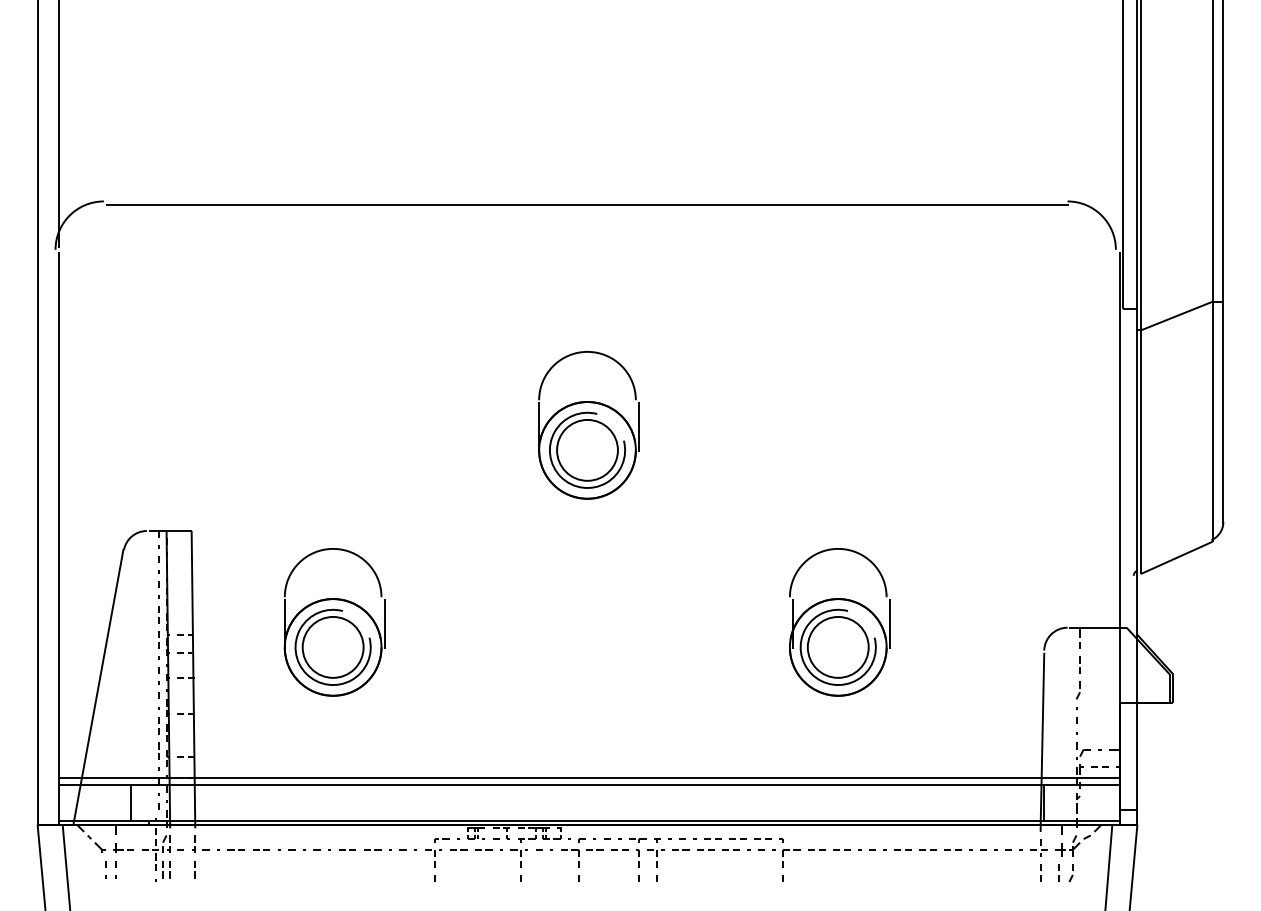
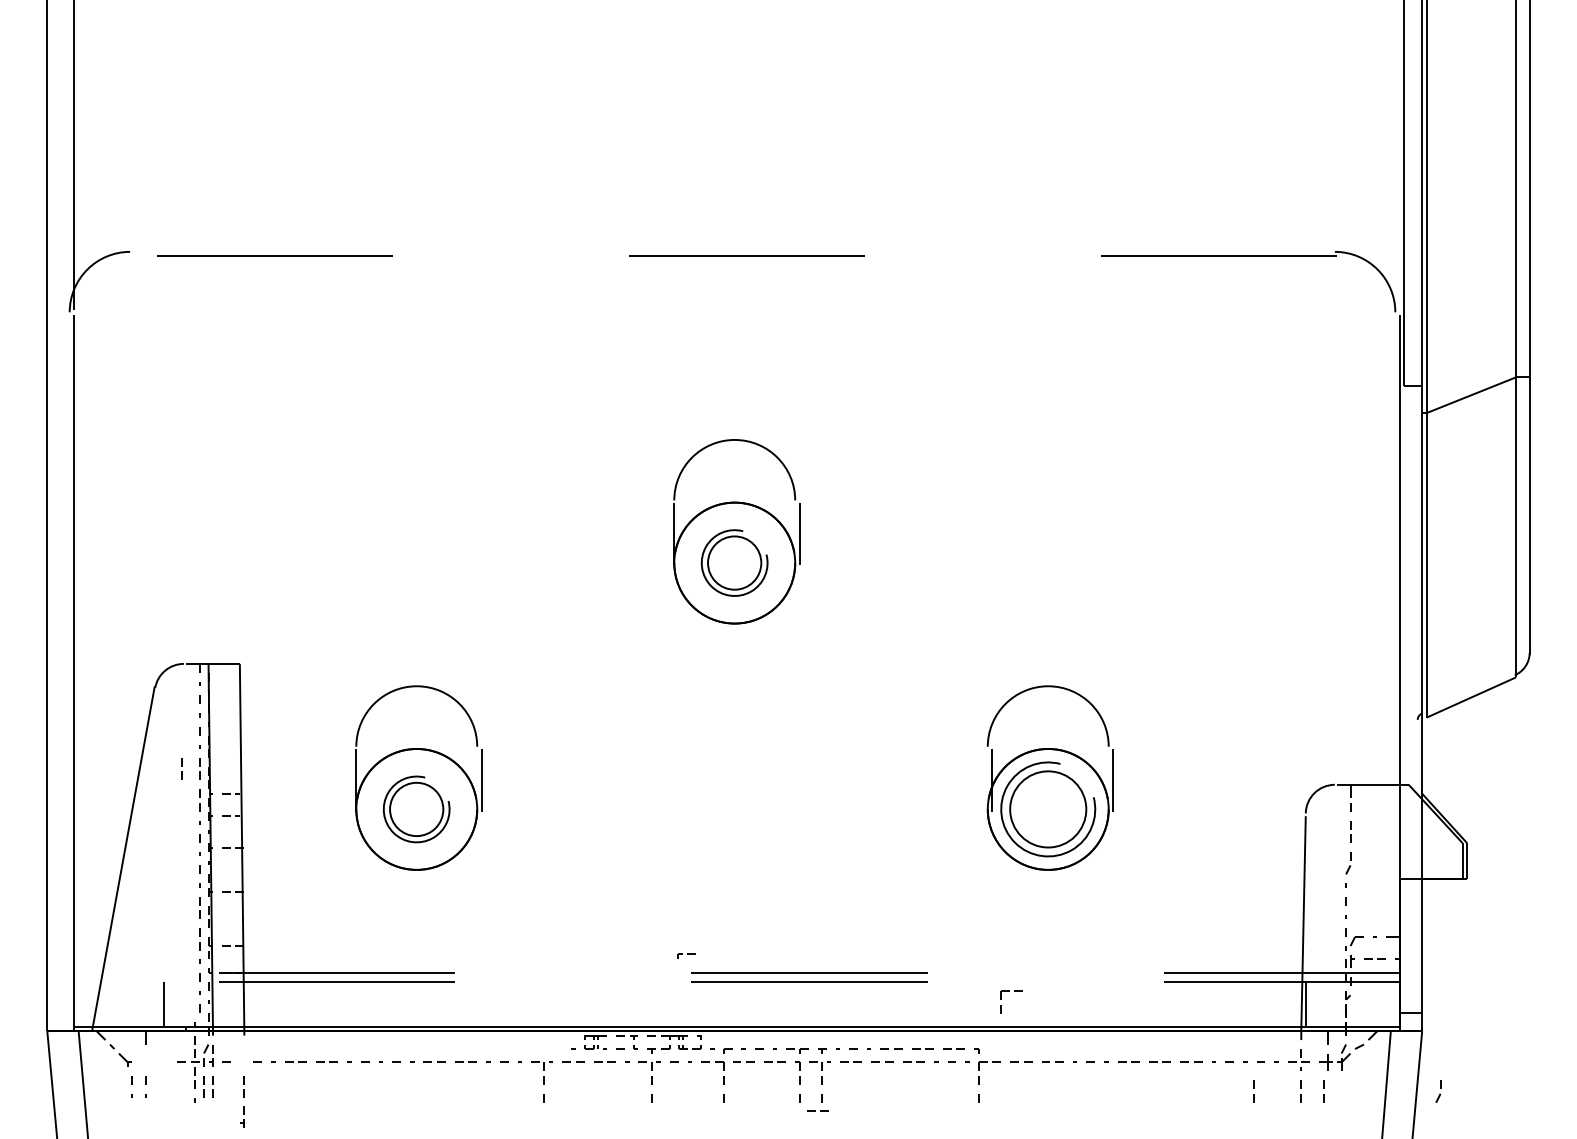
line: (587, 205) -> (734, 256), solid -> dashed
part: (587, 449) -> (734, 562), size x0.7
line: (144, 613) -> (181, 766), added
part: (332, 647) -> (416, 809), size x0.7
line: (588, 777) -> (736, 972), solid -> dashed
line: (588, 785) -> (736, 981), solid -> dashed
part: (807, 793) -> (1009, 991), added
part: (441, 840) -> (686, 955), moved
part: (193, 844) -> (242, 1116), moved
part: (123, 848) -> (154, 1060), removed
line: (1002, 870) -> (1253, 1088), added
part: (1071, 873) -> (1438, 1091), moved
line: (652, 888) -> (815, 1110), added

